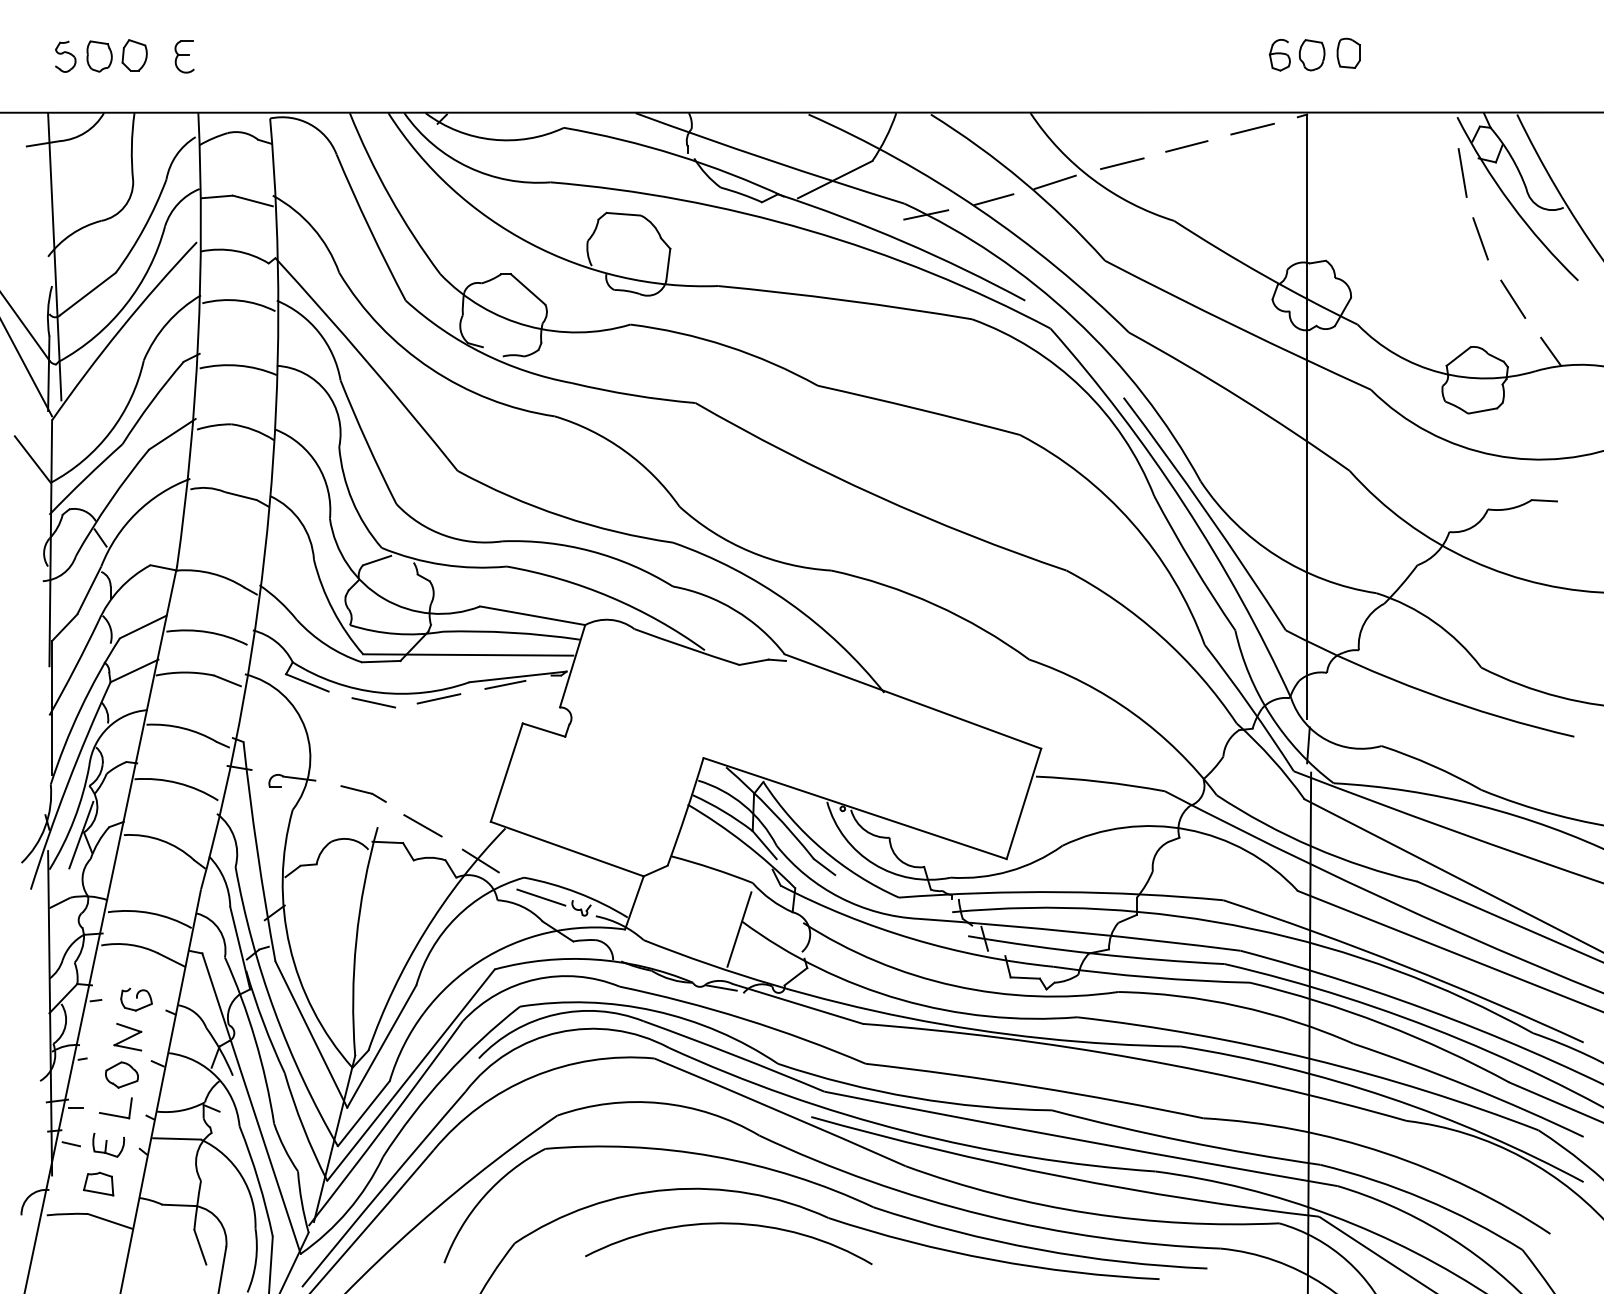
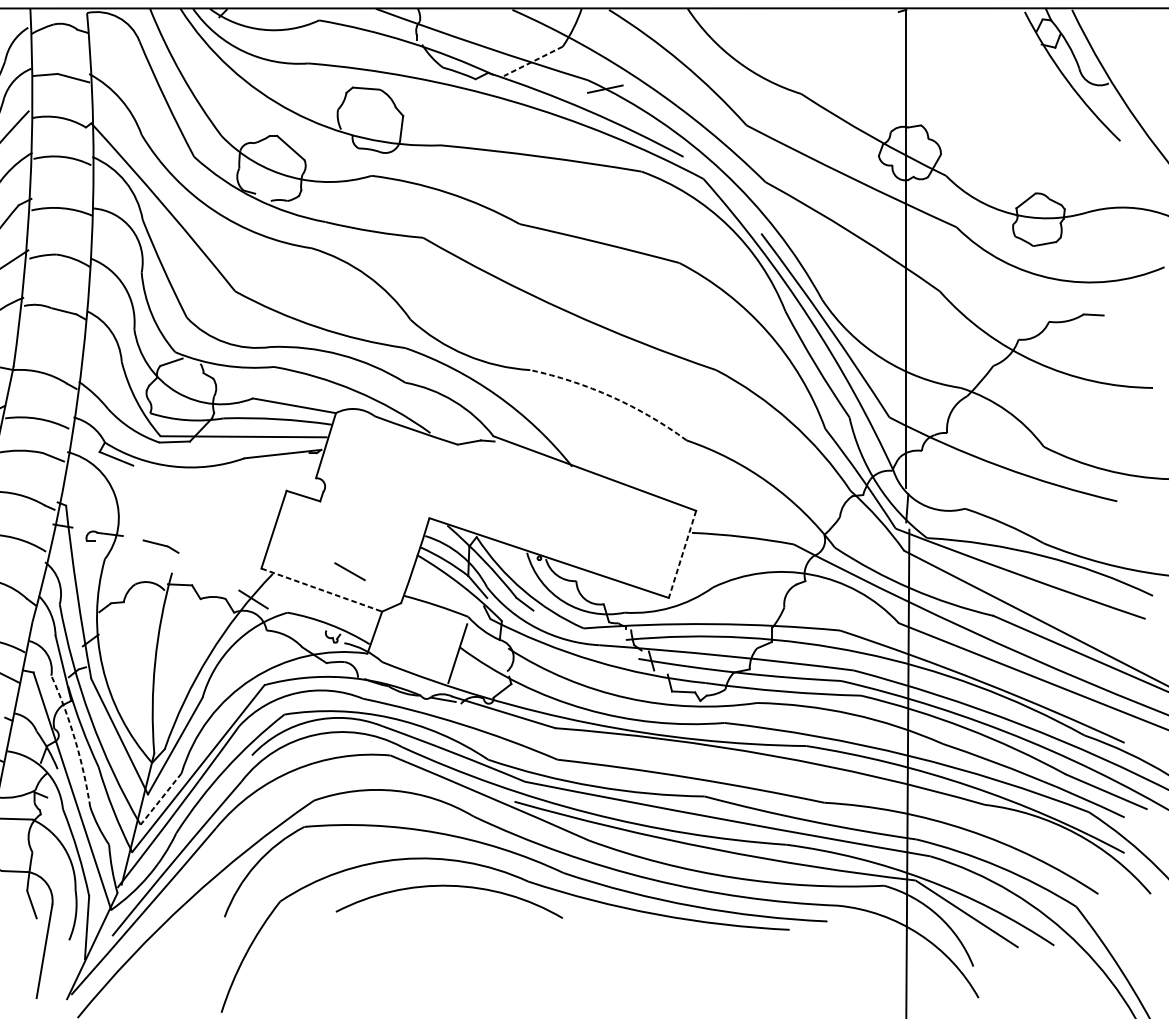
line: (1252, 128) -> (863, 20), removed
line: (1186, 146) -> (810, 35), removed
line: (1122, 163) -> (760, 48), removed
line: (1462, 172) -> (1028, 55), removed
line: (835, 179) -> (533, 61), solid -> dashed
line: (1054, 182) -> (706, 63), removed
line: (993, 199) -> (658, 77), removed
line: (1480, 238) -> (1043, 107), removed
line: (1513, 298) -> (1069, 155), removed
line: (1551, 351) -> (1099, 197), removed
arc: (934, 604) -> (611, 396), solid -> dashed
line: (505, 684) -> (273, 460), removed
line: (438, 698) -> (220, 471), removed
line: (373, 702) -> (168, 474), removed
line: (1023, 803) -> (682, 554), solid -> dashed
line: (422, 825) -> (349, 571), moved
line: (567, 849) -> (321, 590), solid -> dashed
line: (541, 897) -> (301, 628), removed
arc: (255, 1038) -> (75, 739), solid -> dashed
line: (363, 1113) -> (160, 798), solid -> dashed

